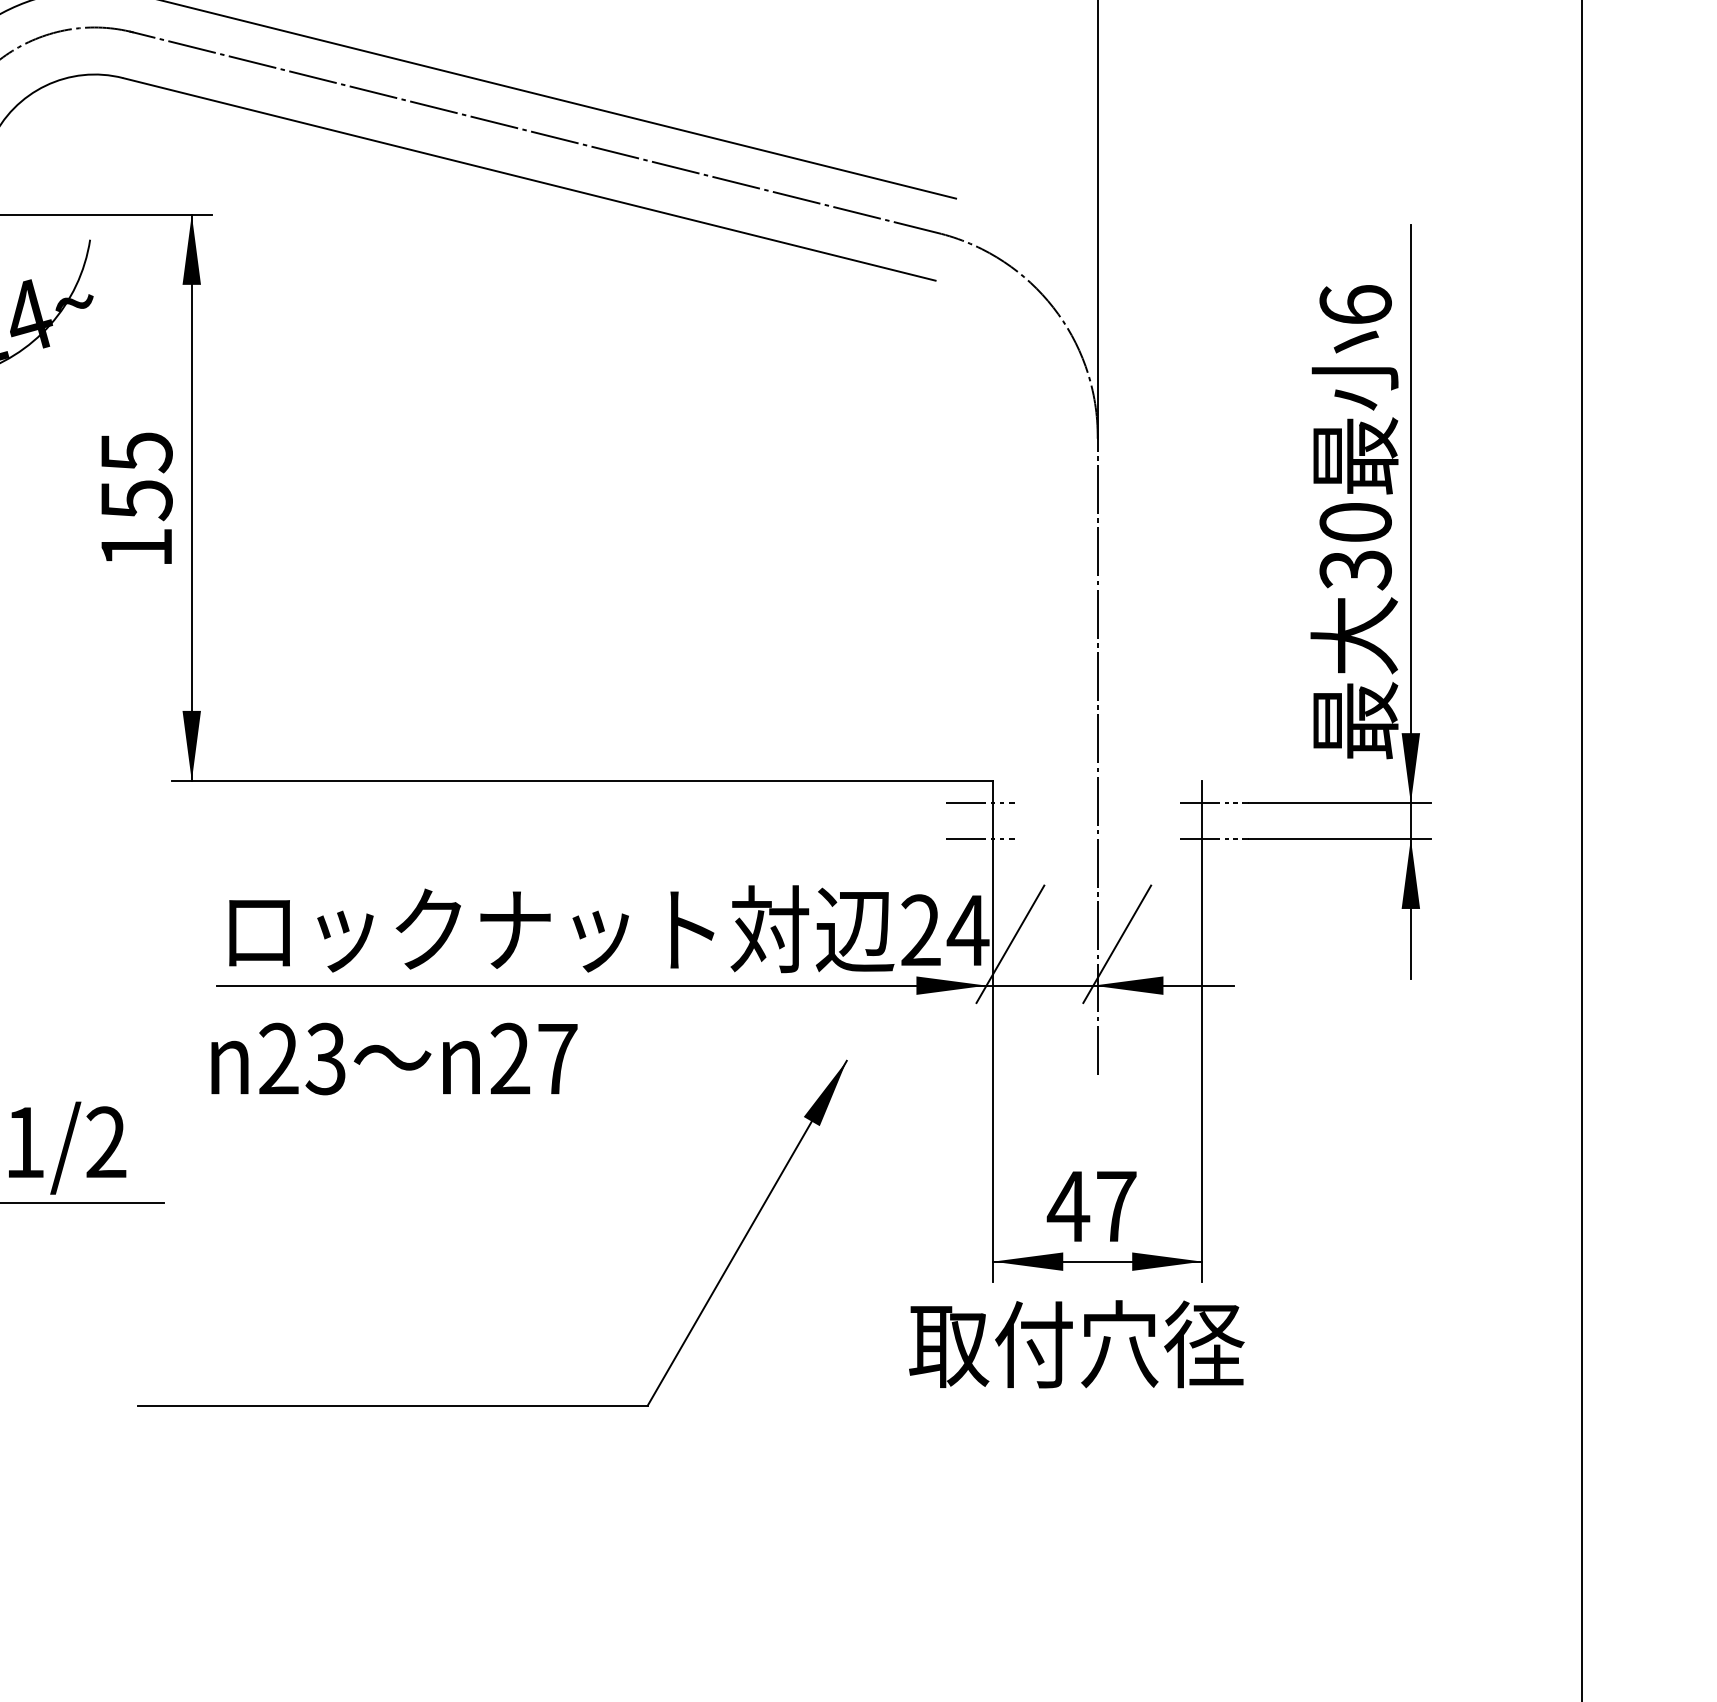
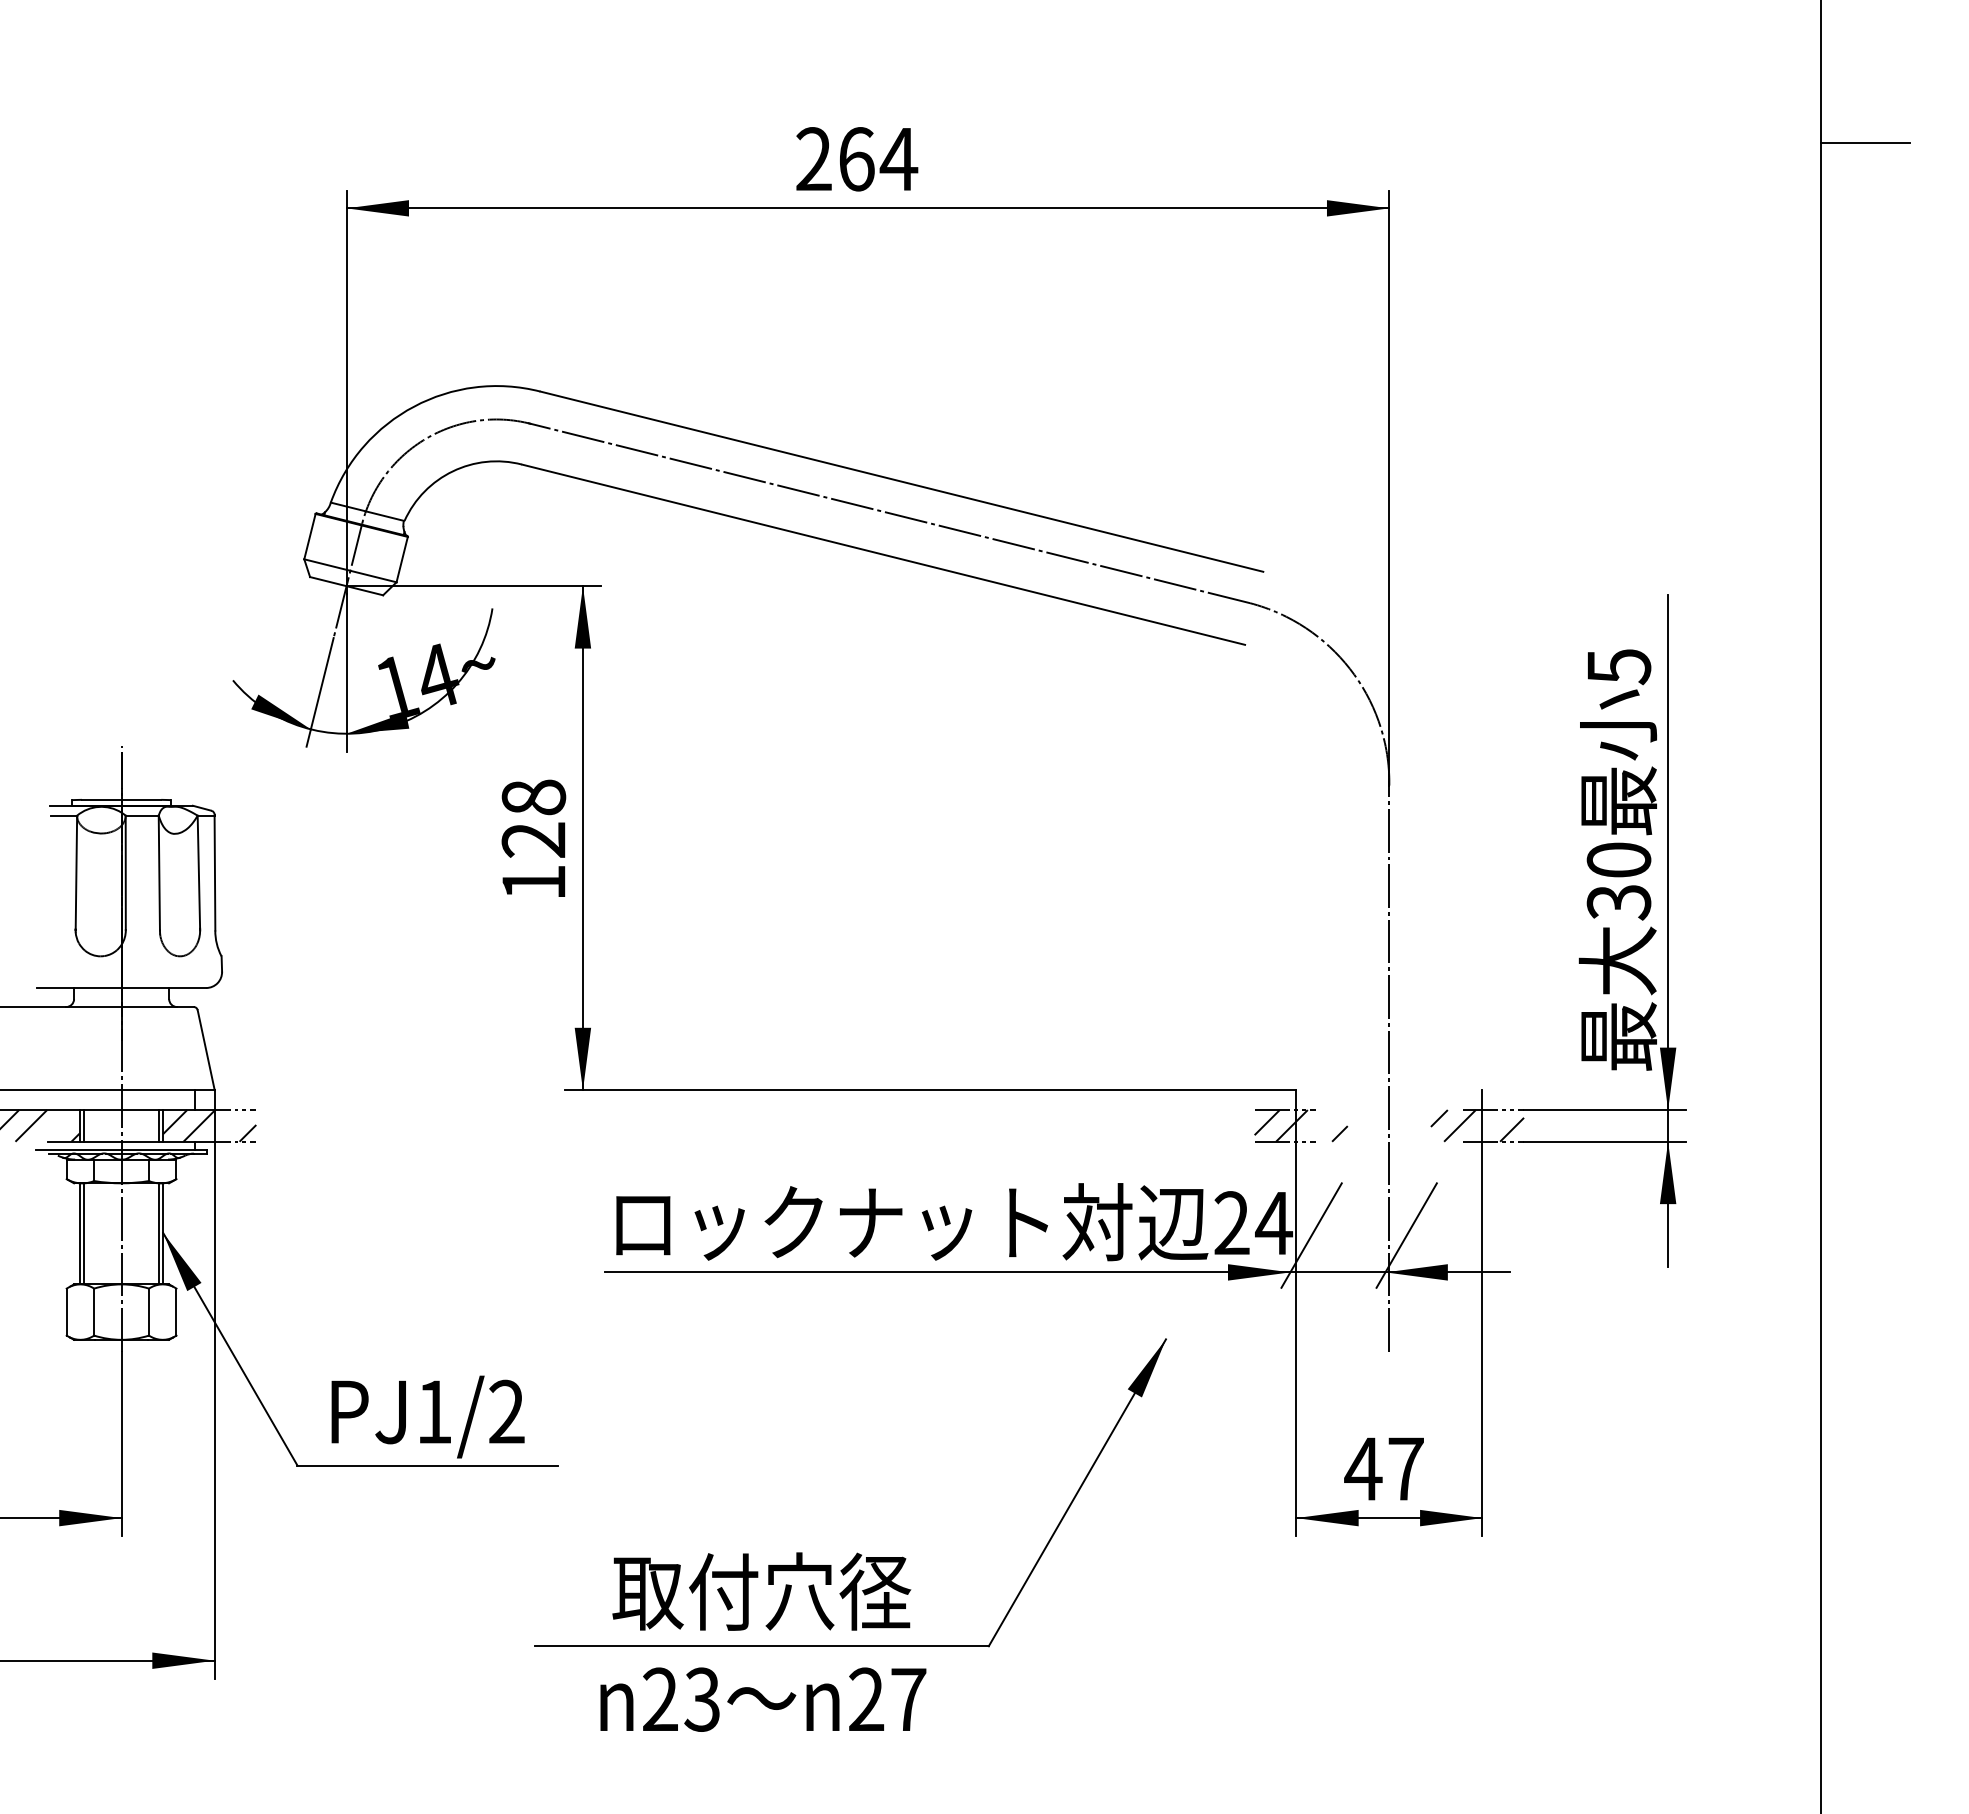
text: (1355, 304) -> (1618, 666), 6 -> 5
text: (136, 475) -> (533, 818), 155 -> 128
hatch: (997, 820) -> (1300, 1125), added
hatch: (1196, 820) -> (1477, 1125), added
text: (394, 1058) -> (763, 1699), moved
text: (1076, 1344) -> (761, 1591), moved

